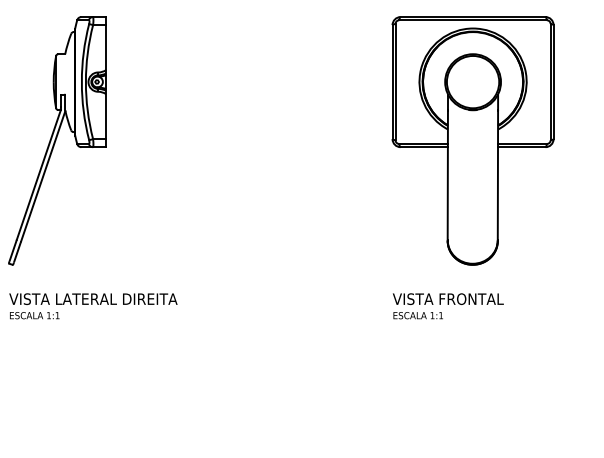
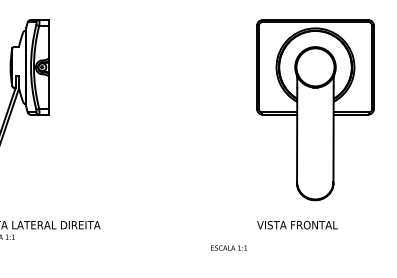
text: (417, 315) -> (228, 247), moved

